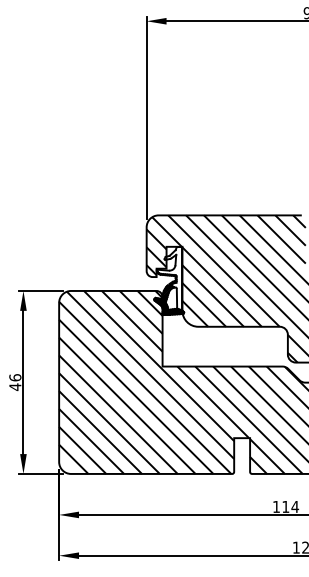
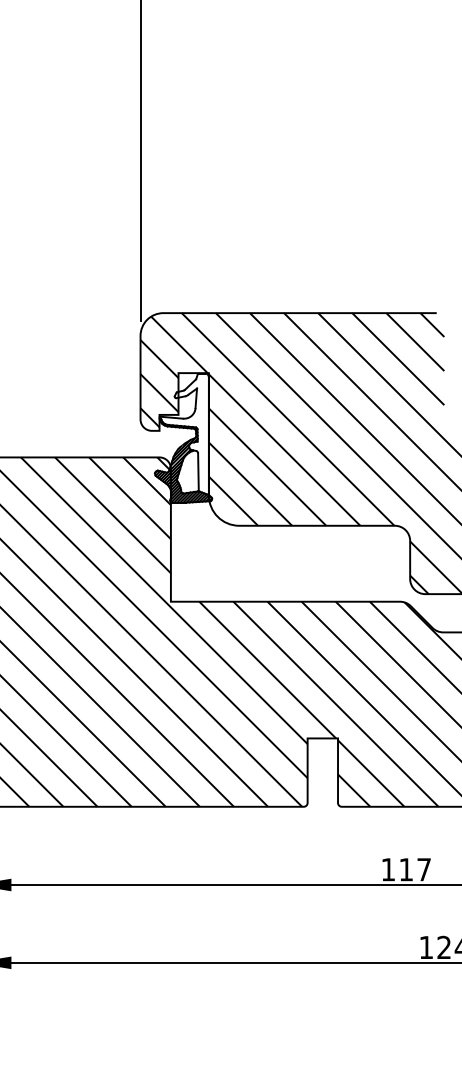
text: (295, 506) -> (424, 868), 114 -> 117

